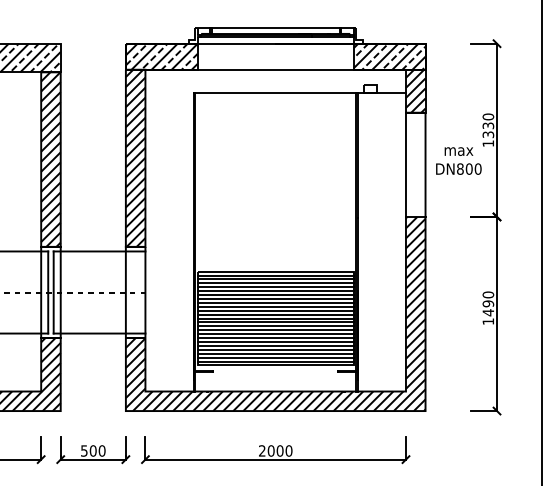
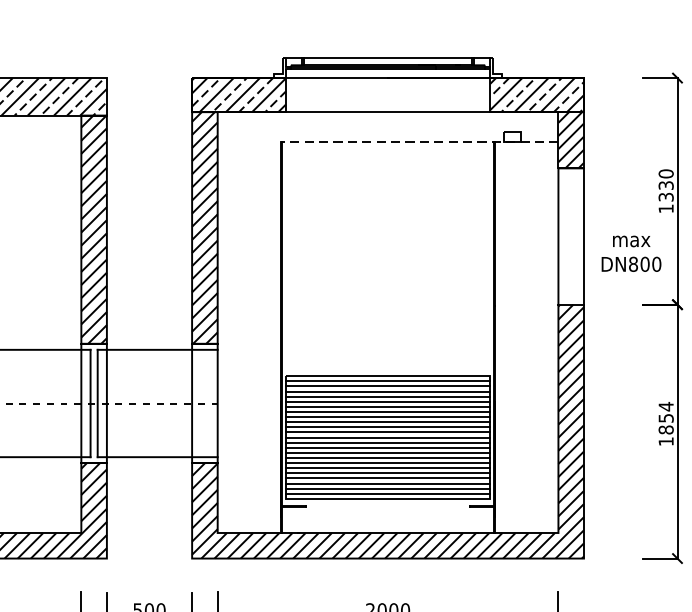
line: (299, 92) -> (419, 141), solid -> dashed
text: (458, 160) -> (631, 253), moved
text: (488, 303) -> (666, 417), 1490 -> 1854

